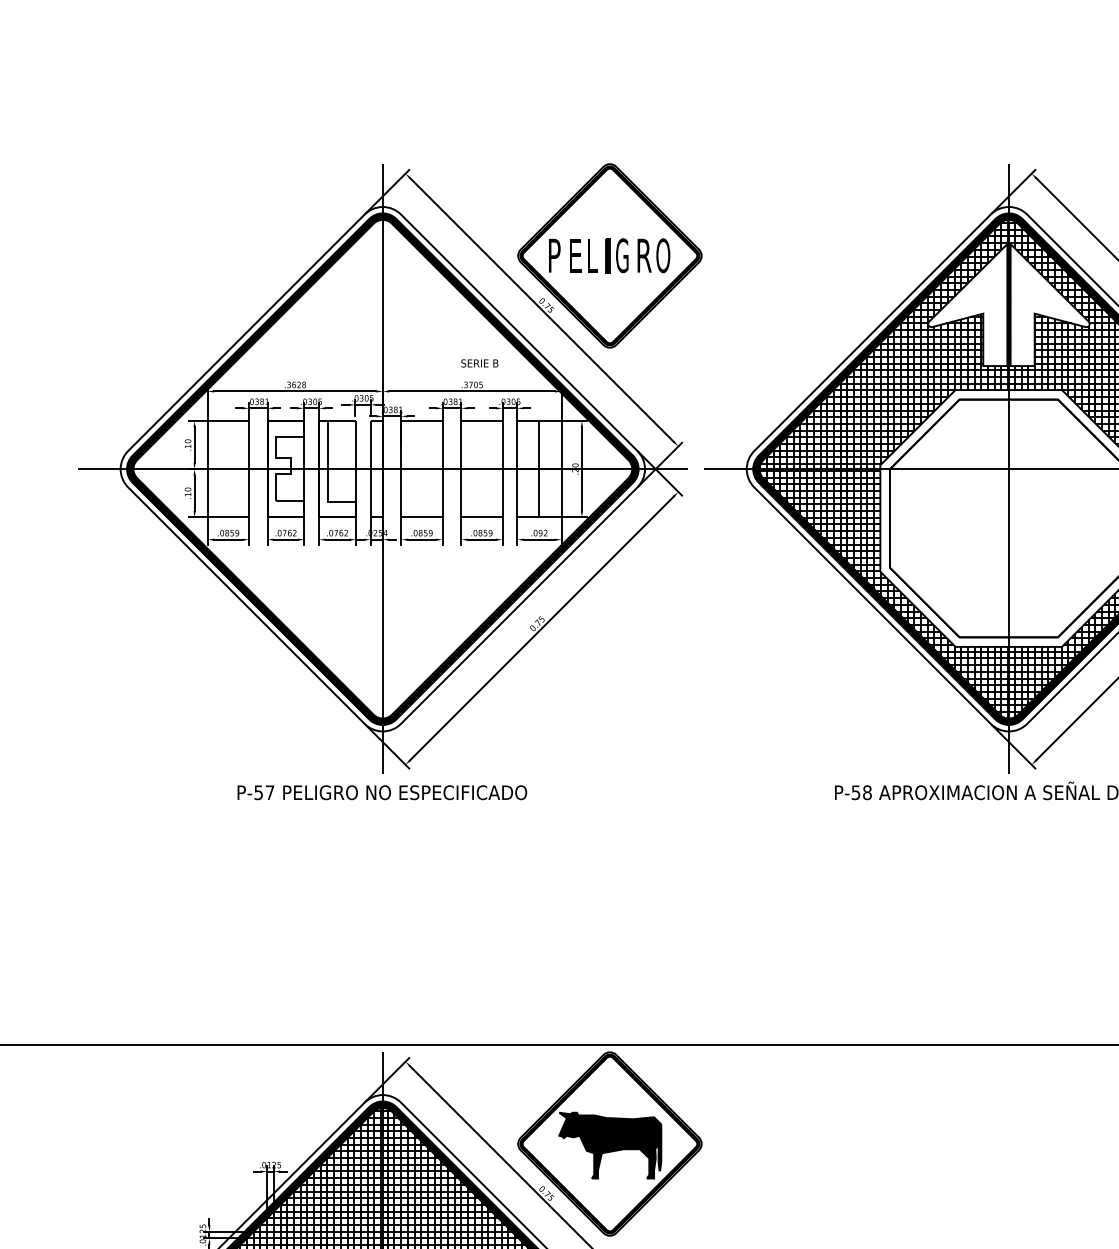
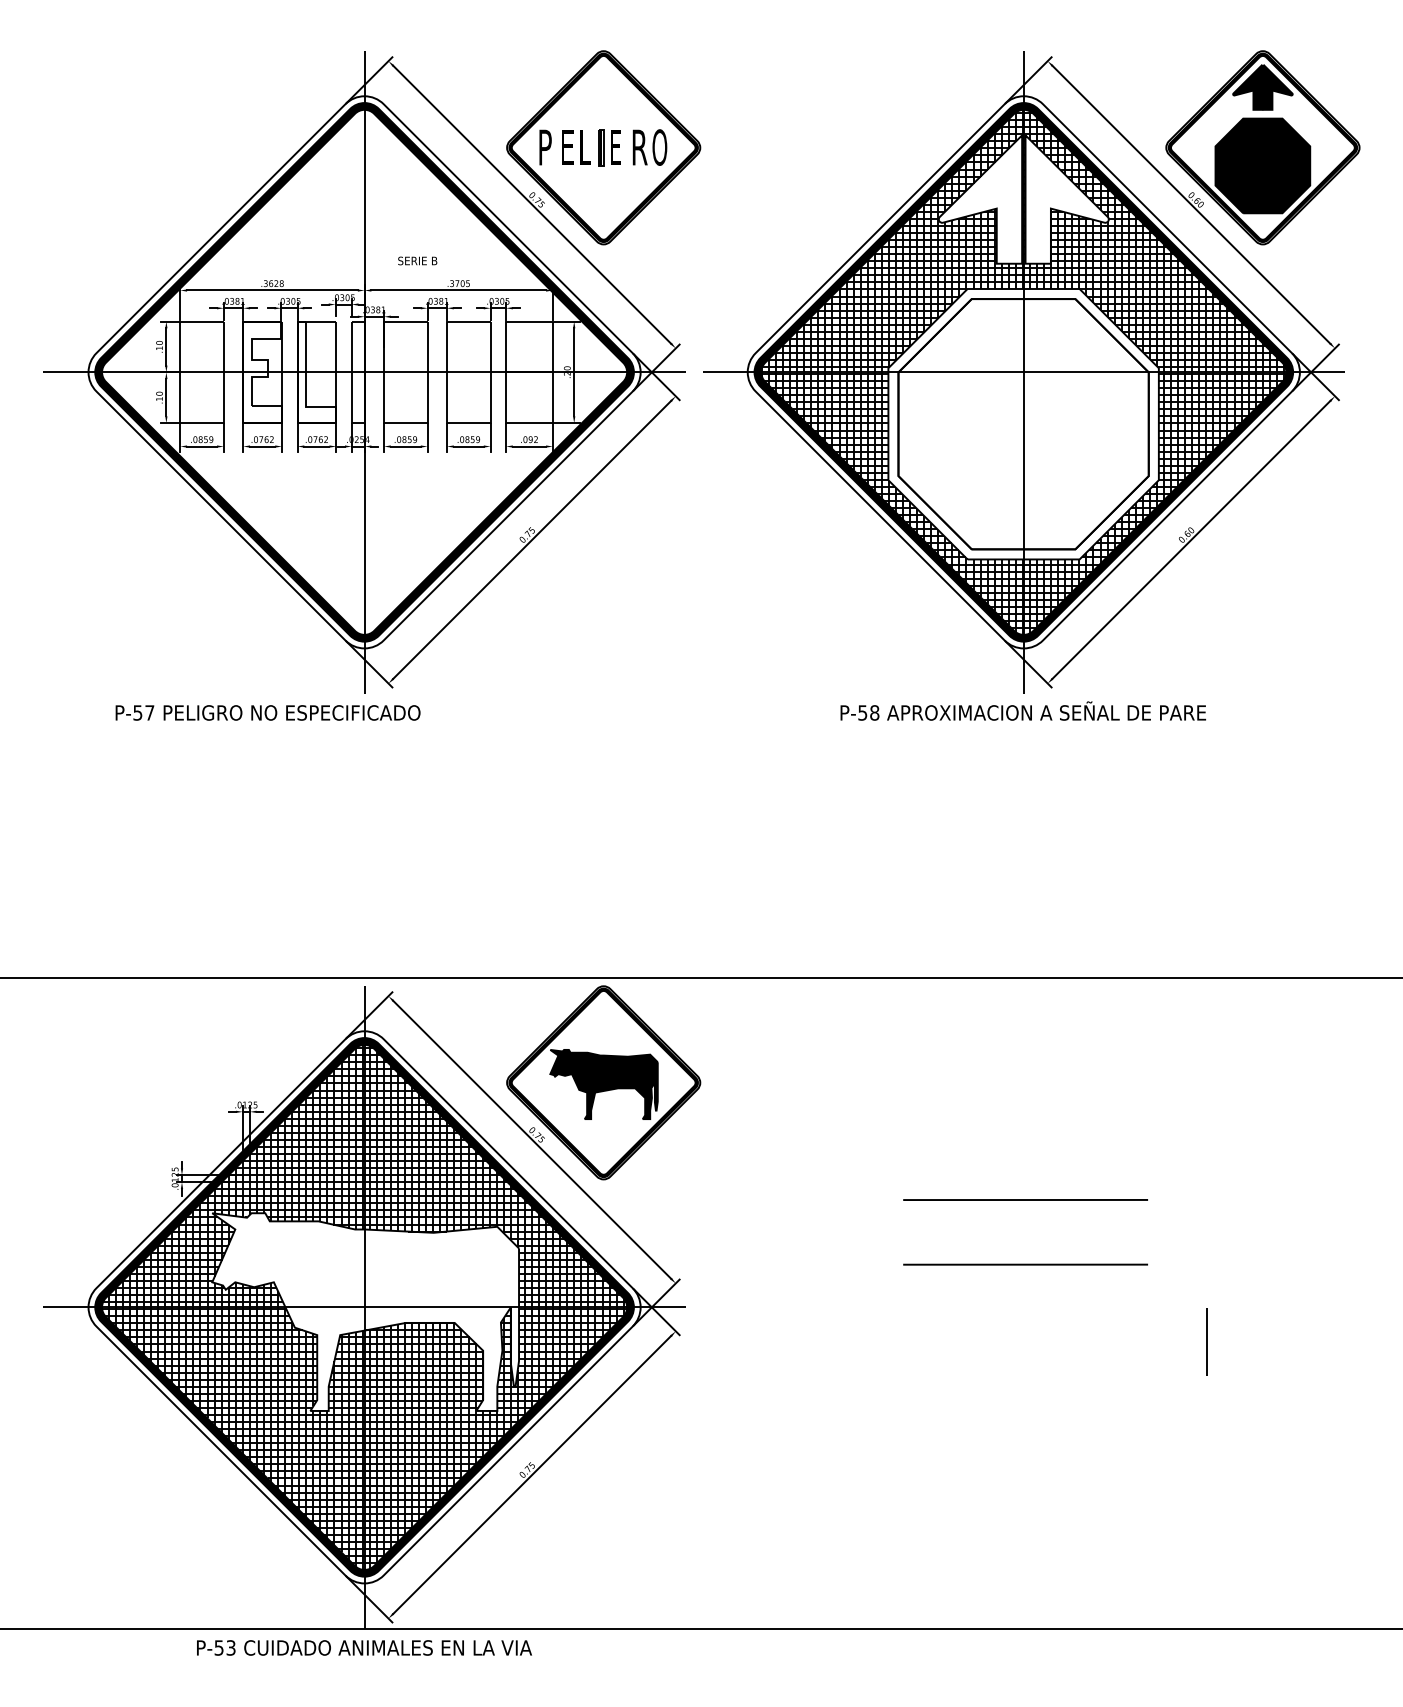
text: (622, 255) -> (616, 147), G -> E
text: (479, 362) -> (417, 260), moved
line: (539, 469) -> (529, 372), removed
text: (381, 792) -> (267, 712), moved

